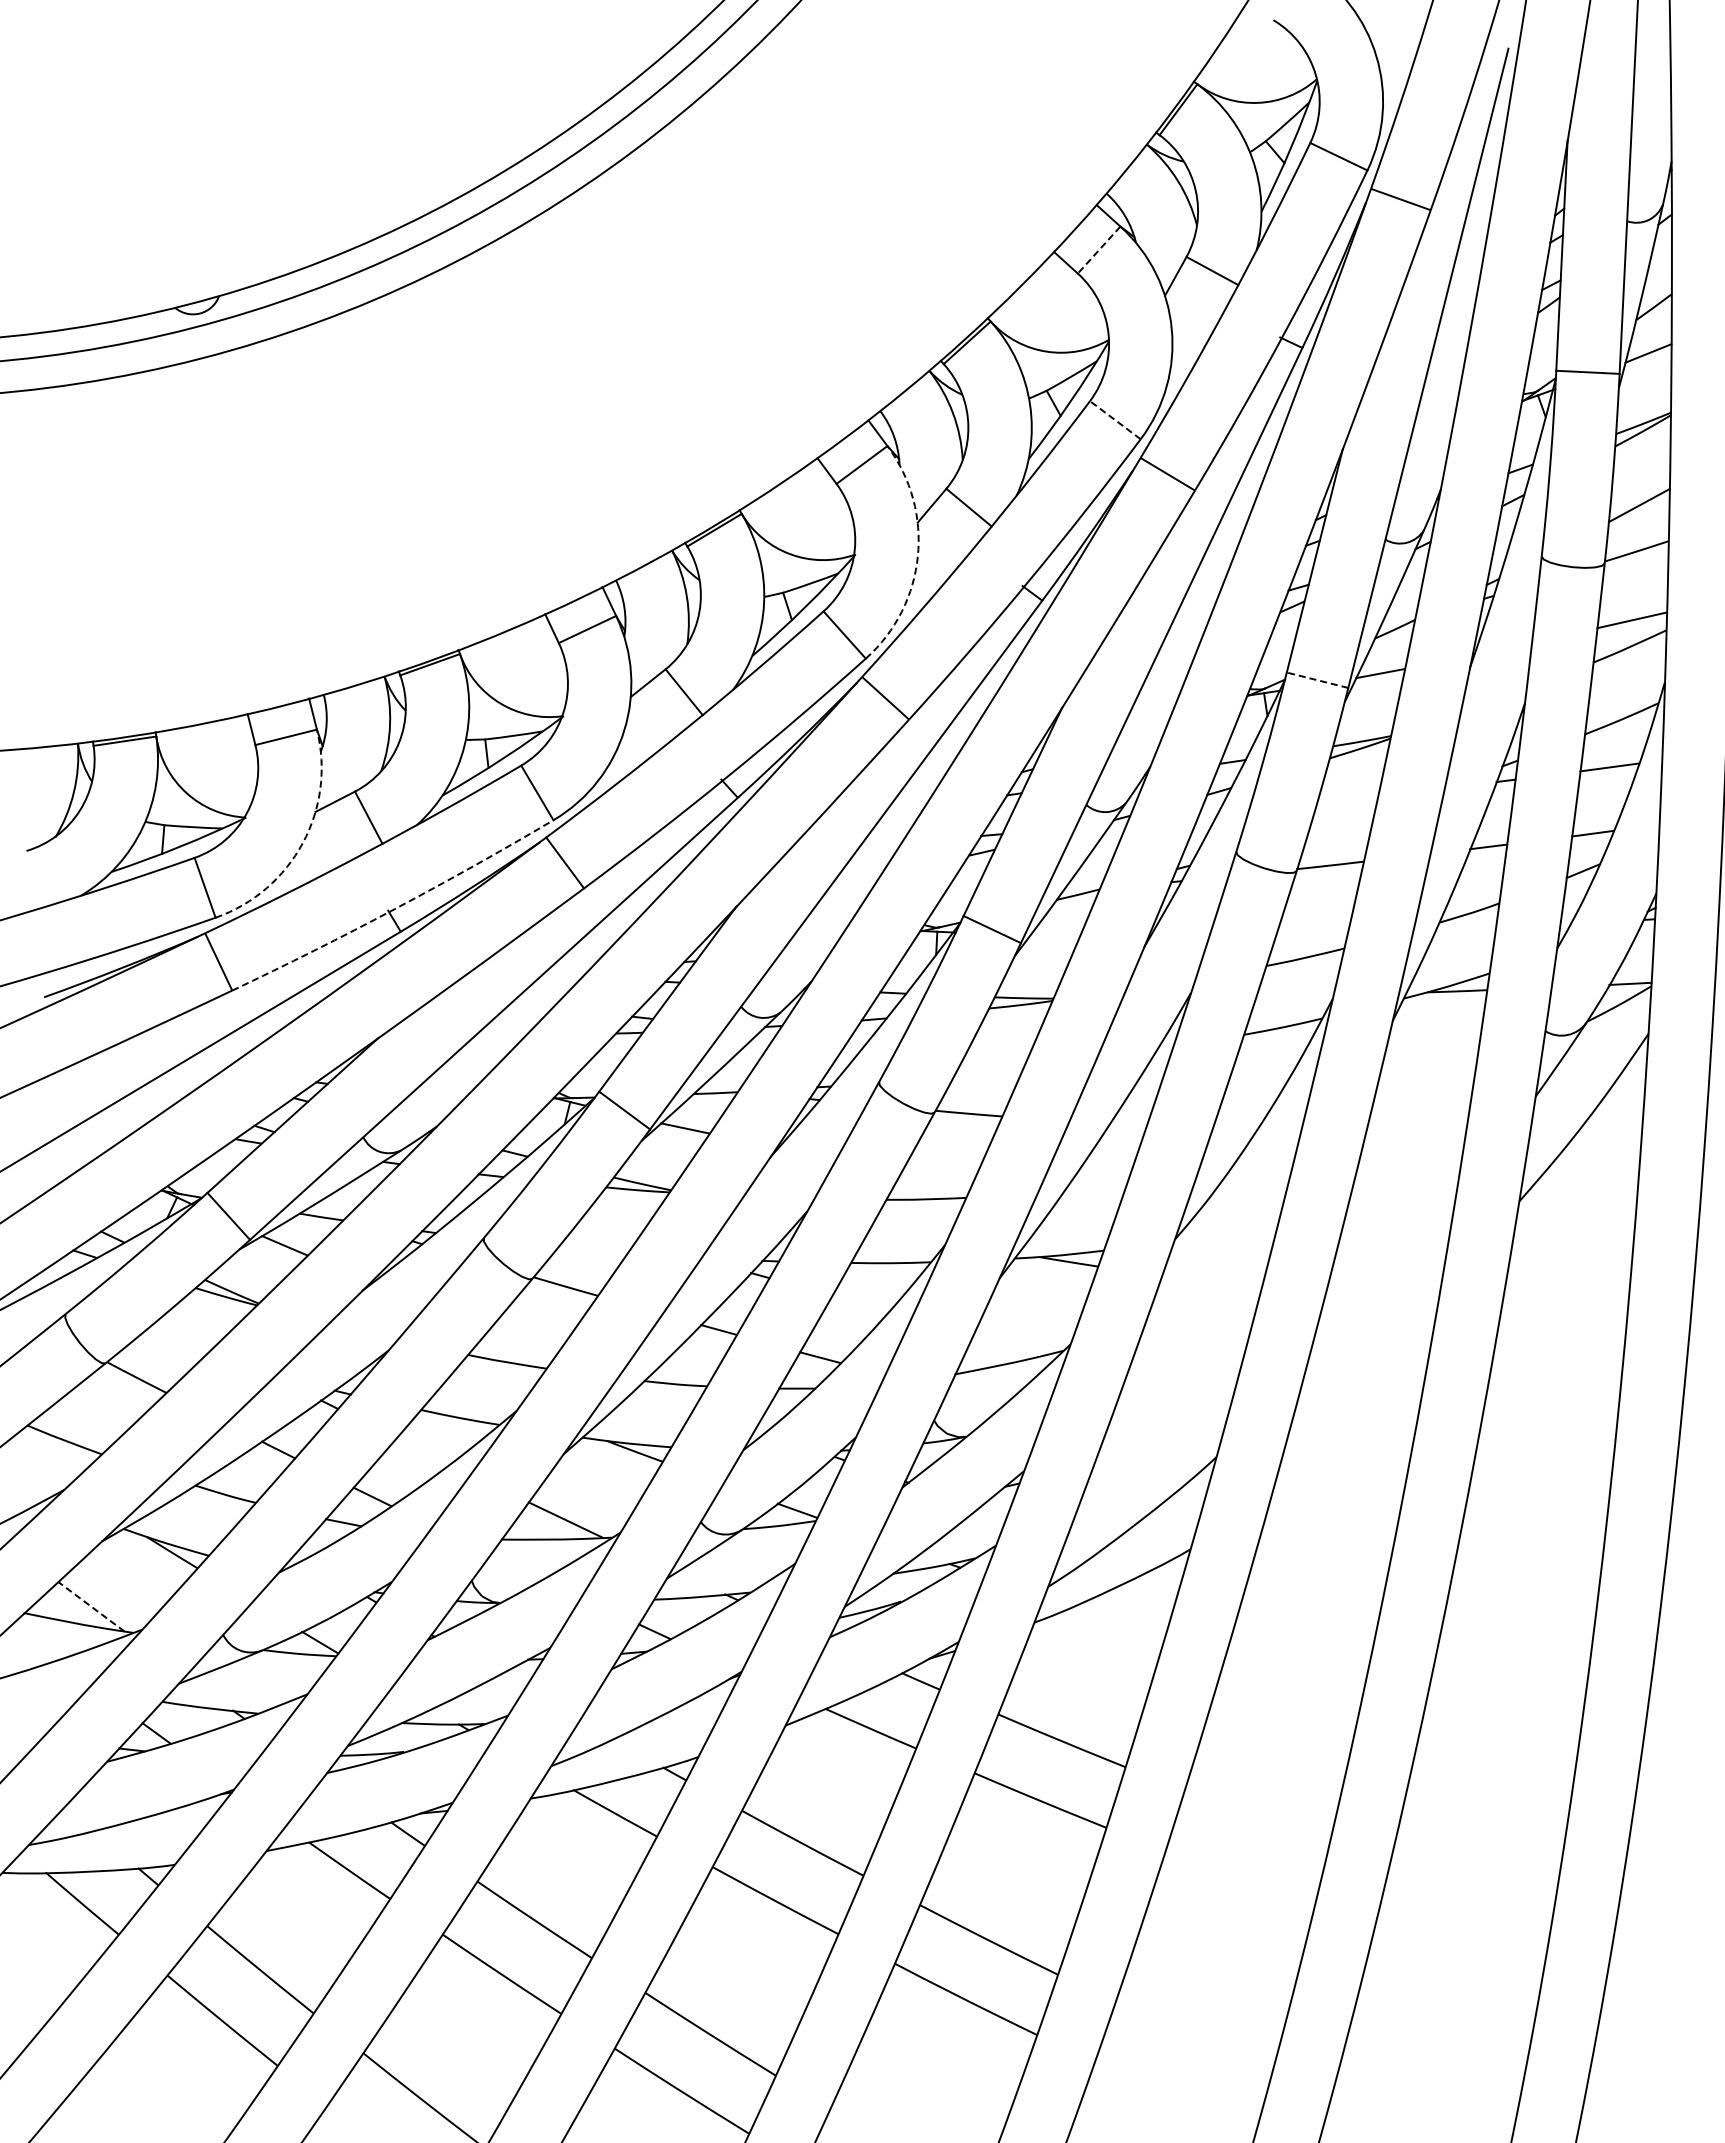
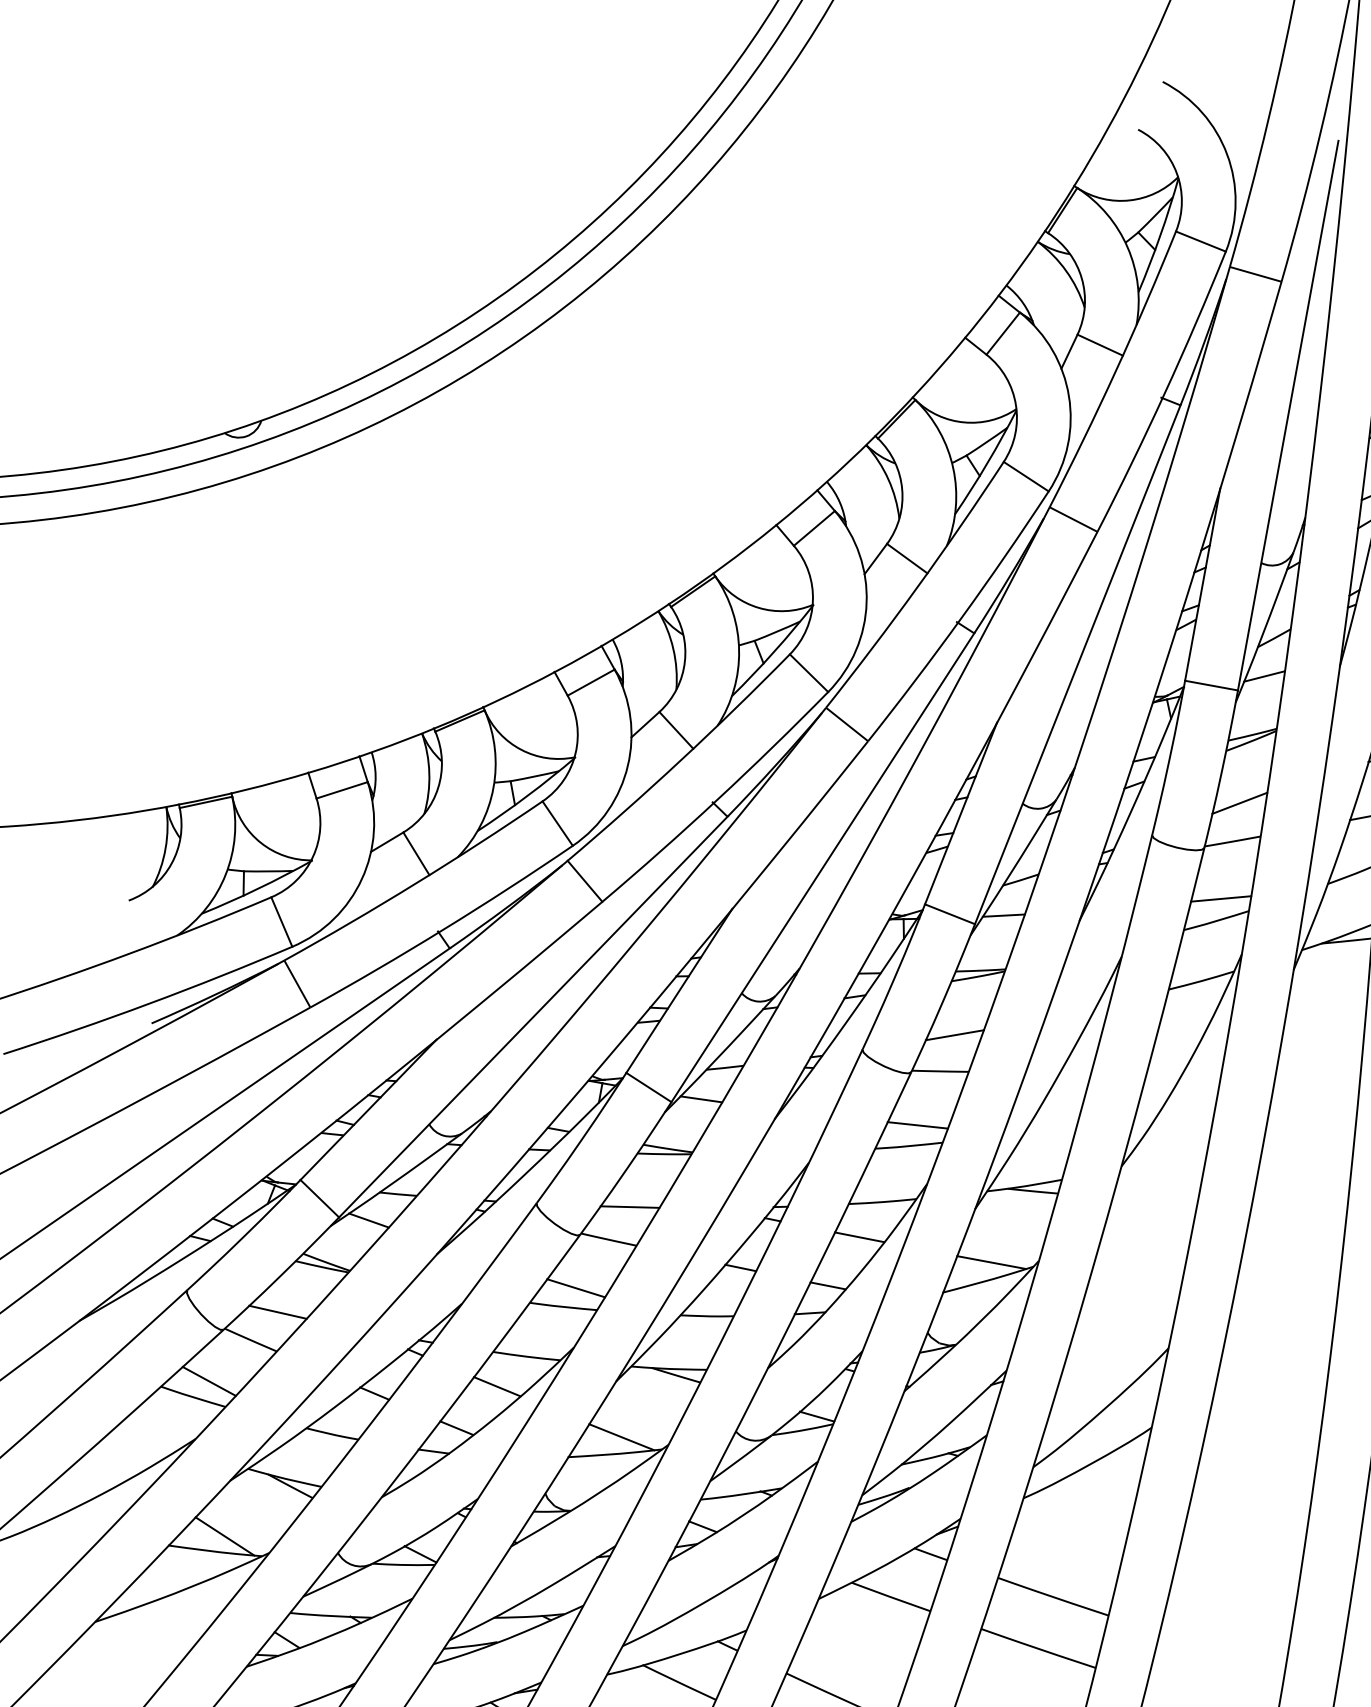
line: (1099, 250) -> (1003, 333), dashed -> solid
line: (1115, 420) -> (1026, 476), dashed -> solid
arc: (917, 556) -> (866, 602), dashed -> solid
line: (1317, 680) -> (1211, 685), dashed -> solid
line: (1341, 820) -> (1239, 802), added
arc: (302, 843) -> (361, 879), dashed -> solid
arc: (394, 909) -> (443, 930), dashed -> solid
line: (1312, 932) -> (1221, 899), added
line: (1055, 935) -> (1003, 915), added
line: (988, 1071) -> (954, 1034), added
line: (938, 1175) -> (917, 1125), added
line: (592, 1249) -> (629, 1206), added
line: (860, 1302) -> (858, 1236), added
line: (523, 1341) -> (575, 1288), added
line: (1014, 1342) -> (991, 1262), added
line: (170, 1346) -> (277, 1311), added
line: (84, 1422) -> (209, 1380), added
line: (422, 1451) -> (496, 1386), added
line: (91, 1606) -> (225, 1536), dashed -> solid

